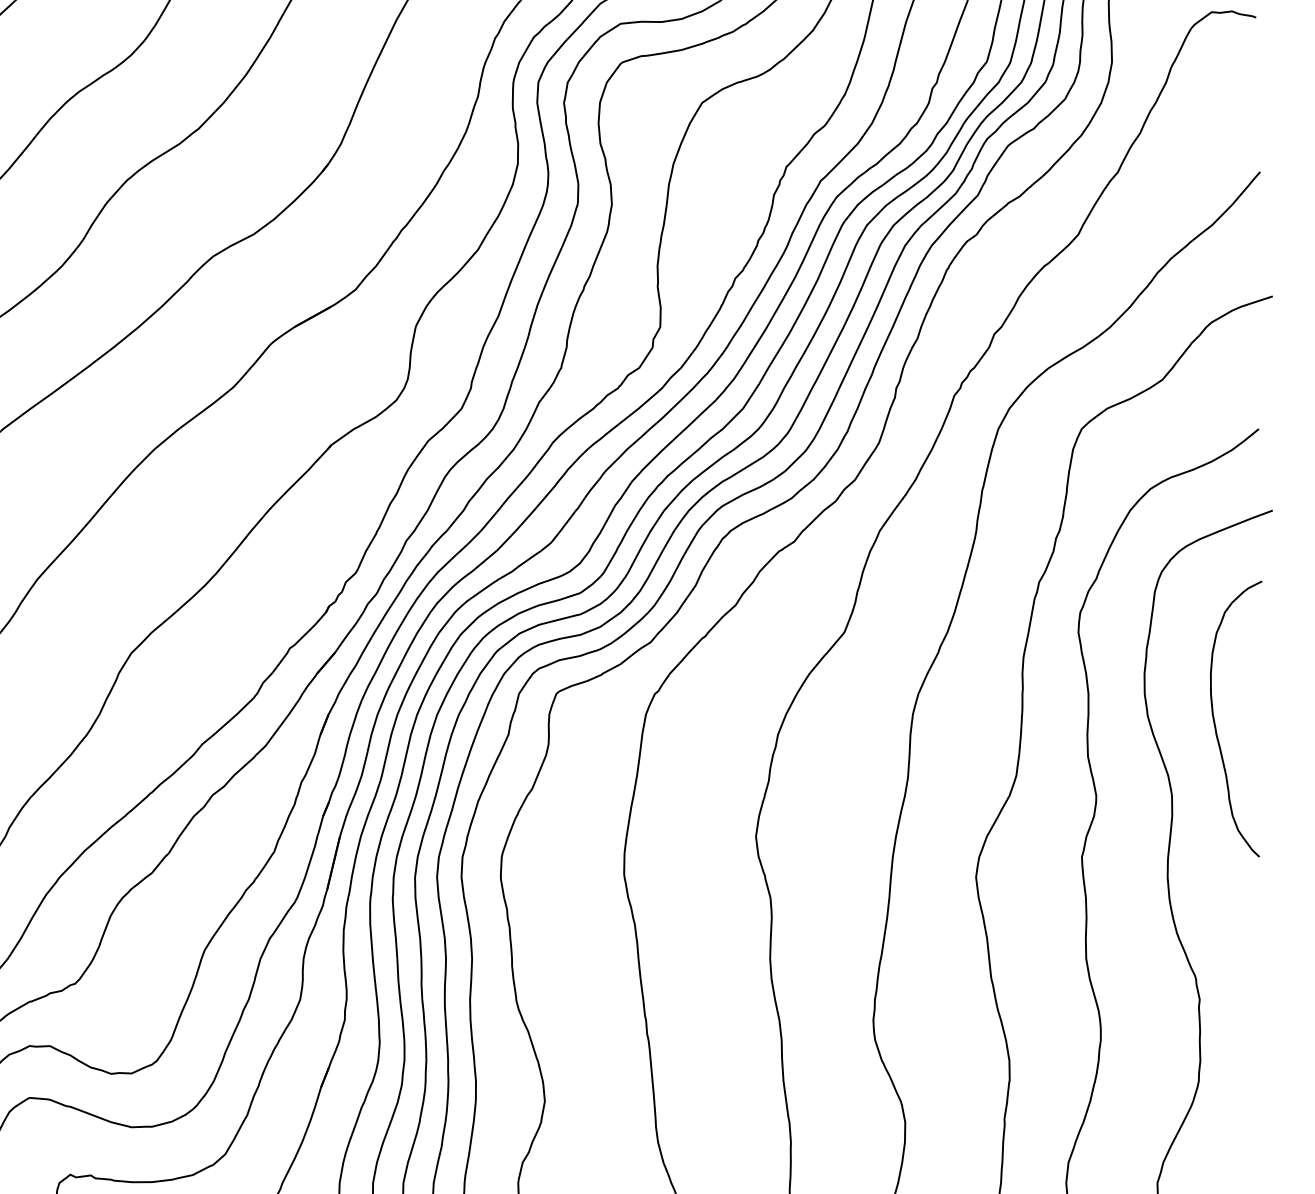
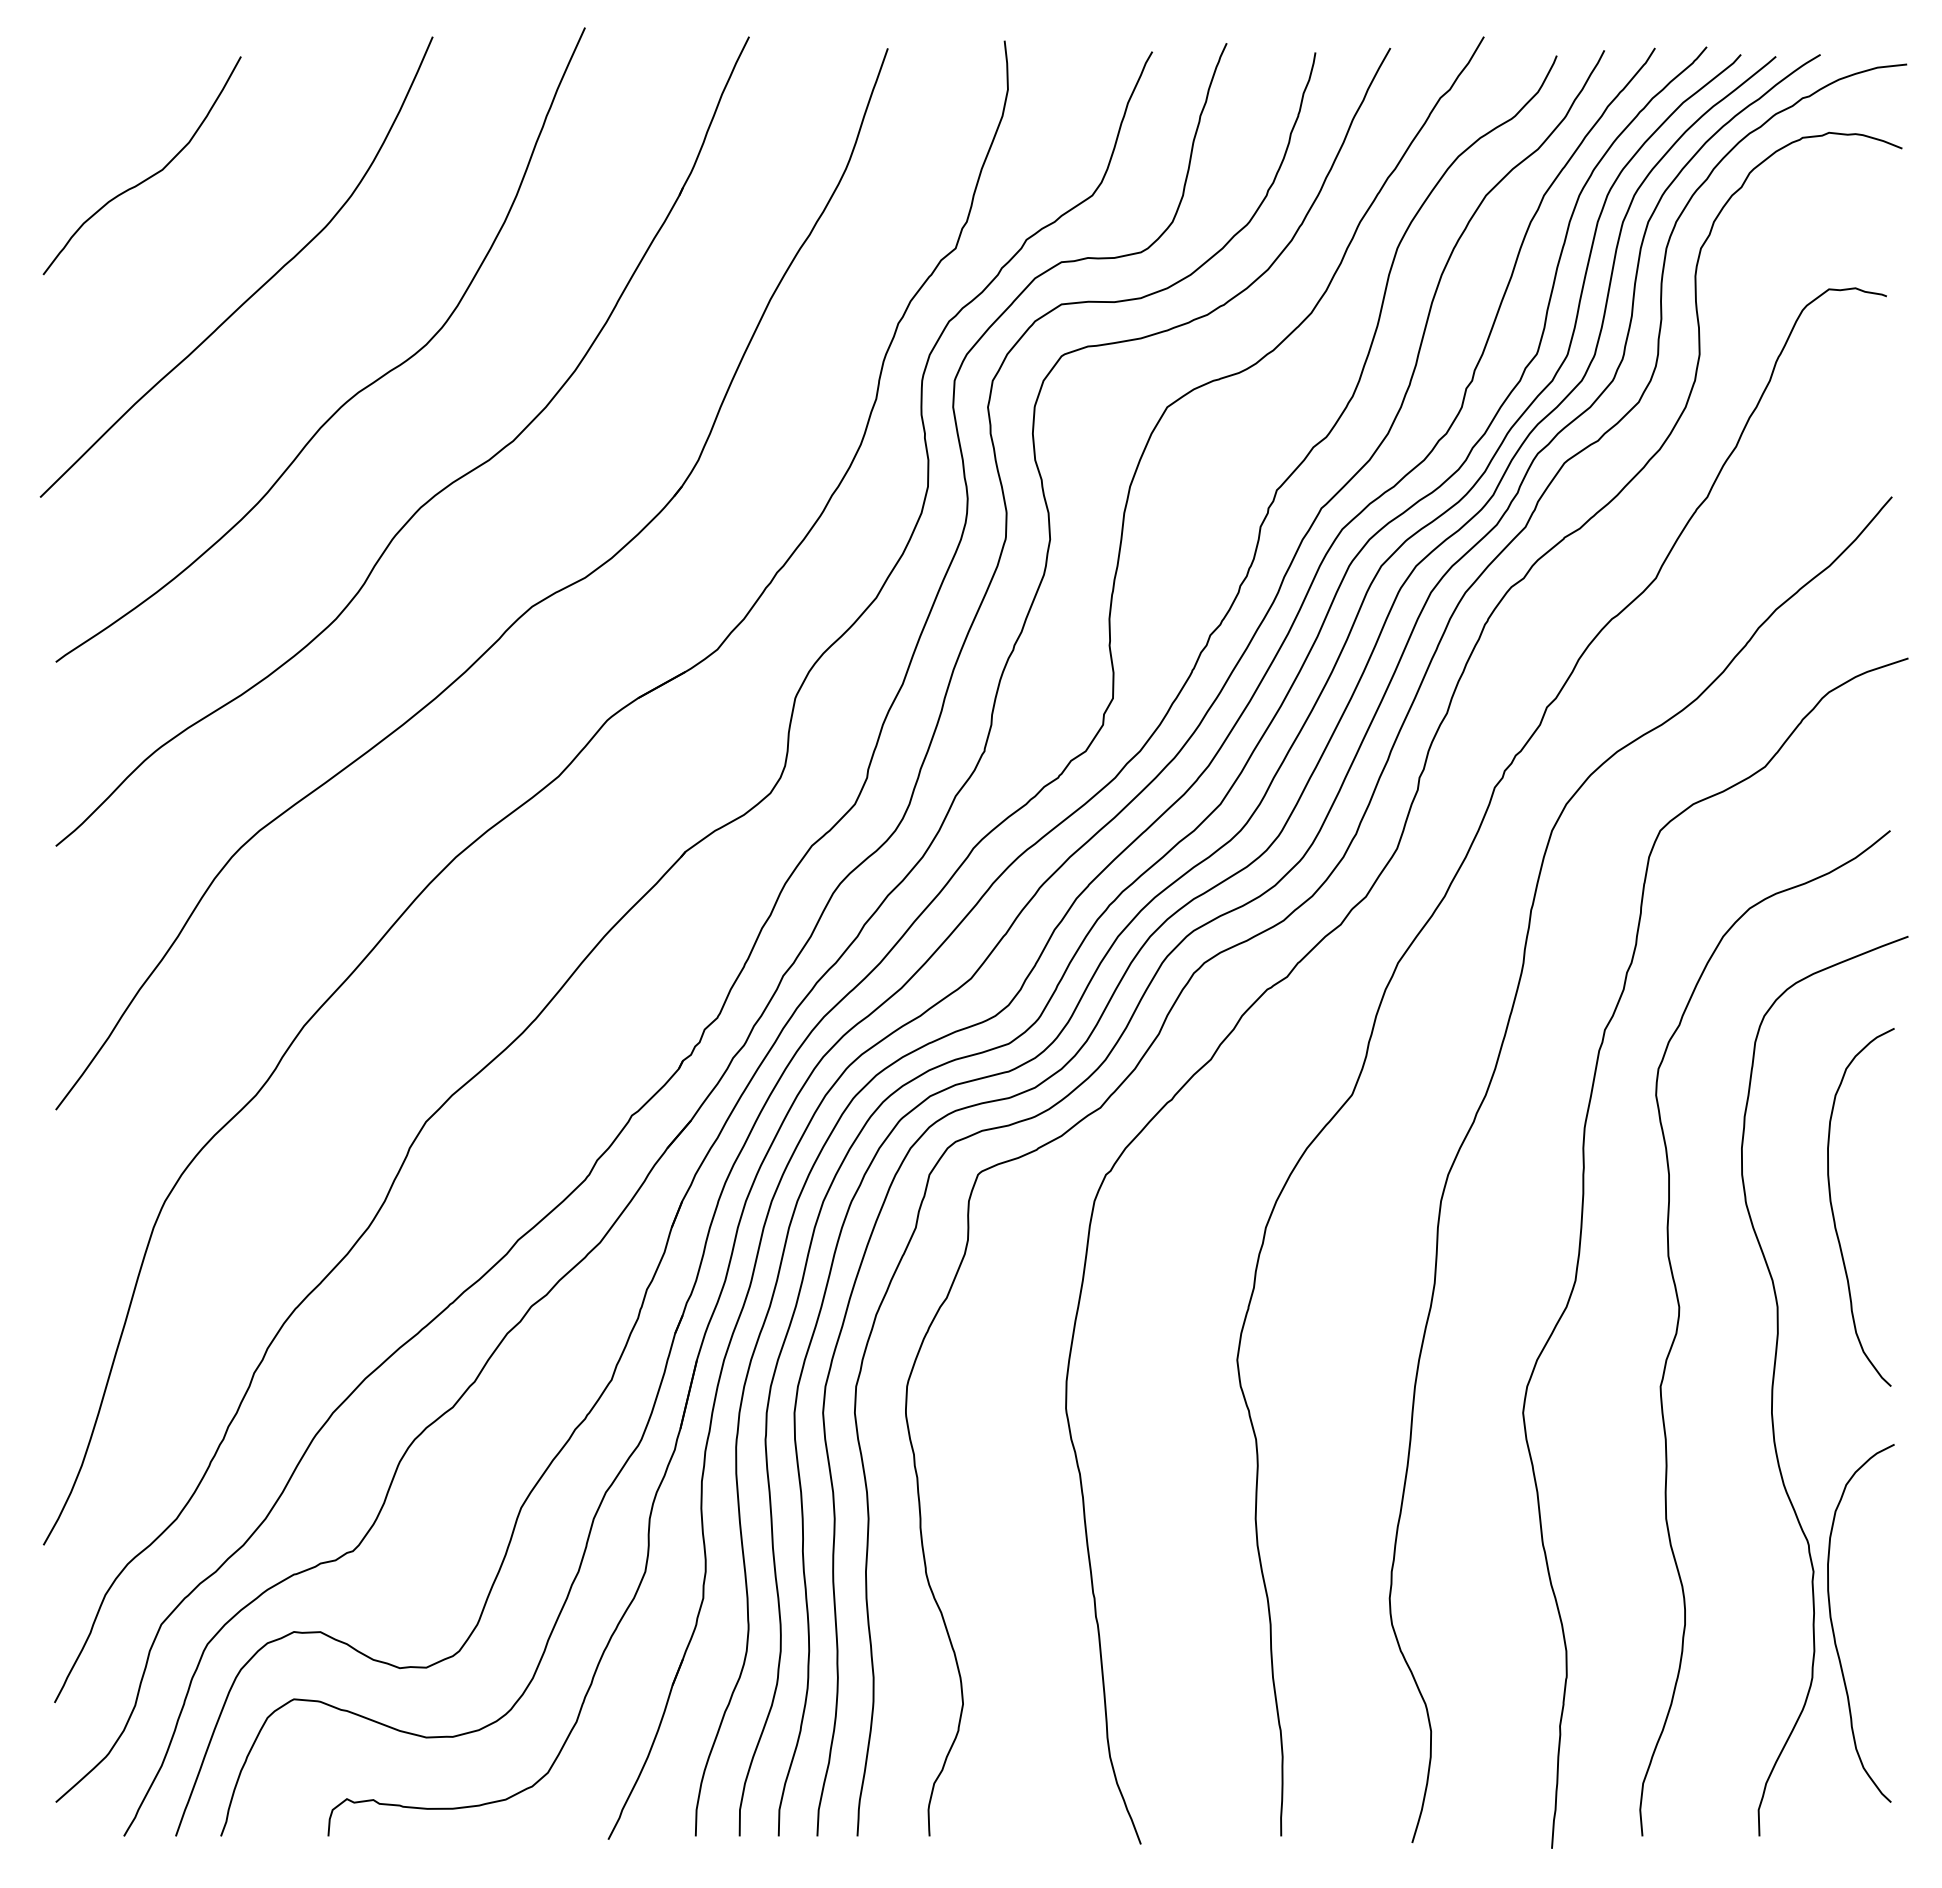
curve: (1215, 1041) -> (1833, 1626), added

